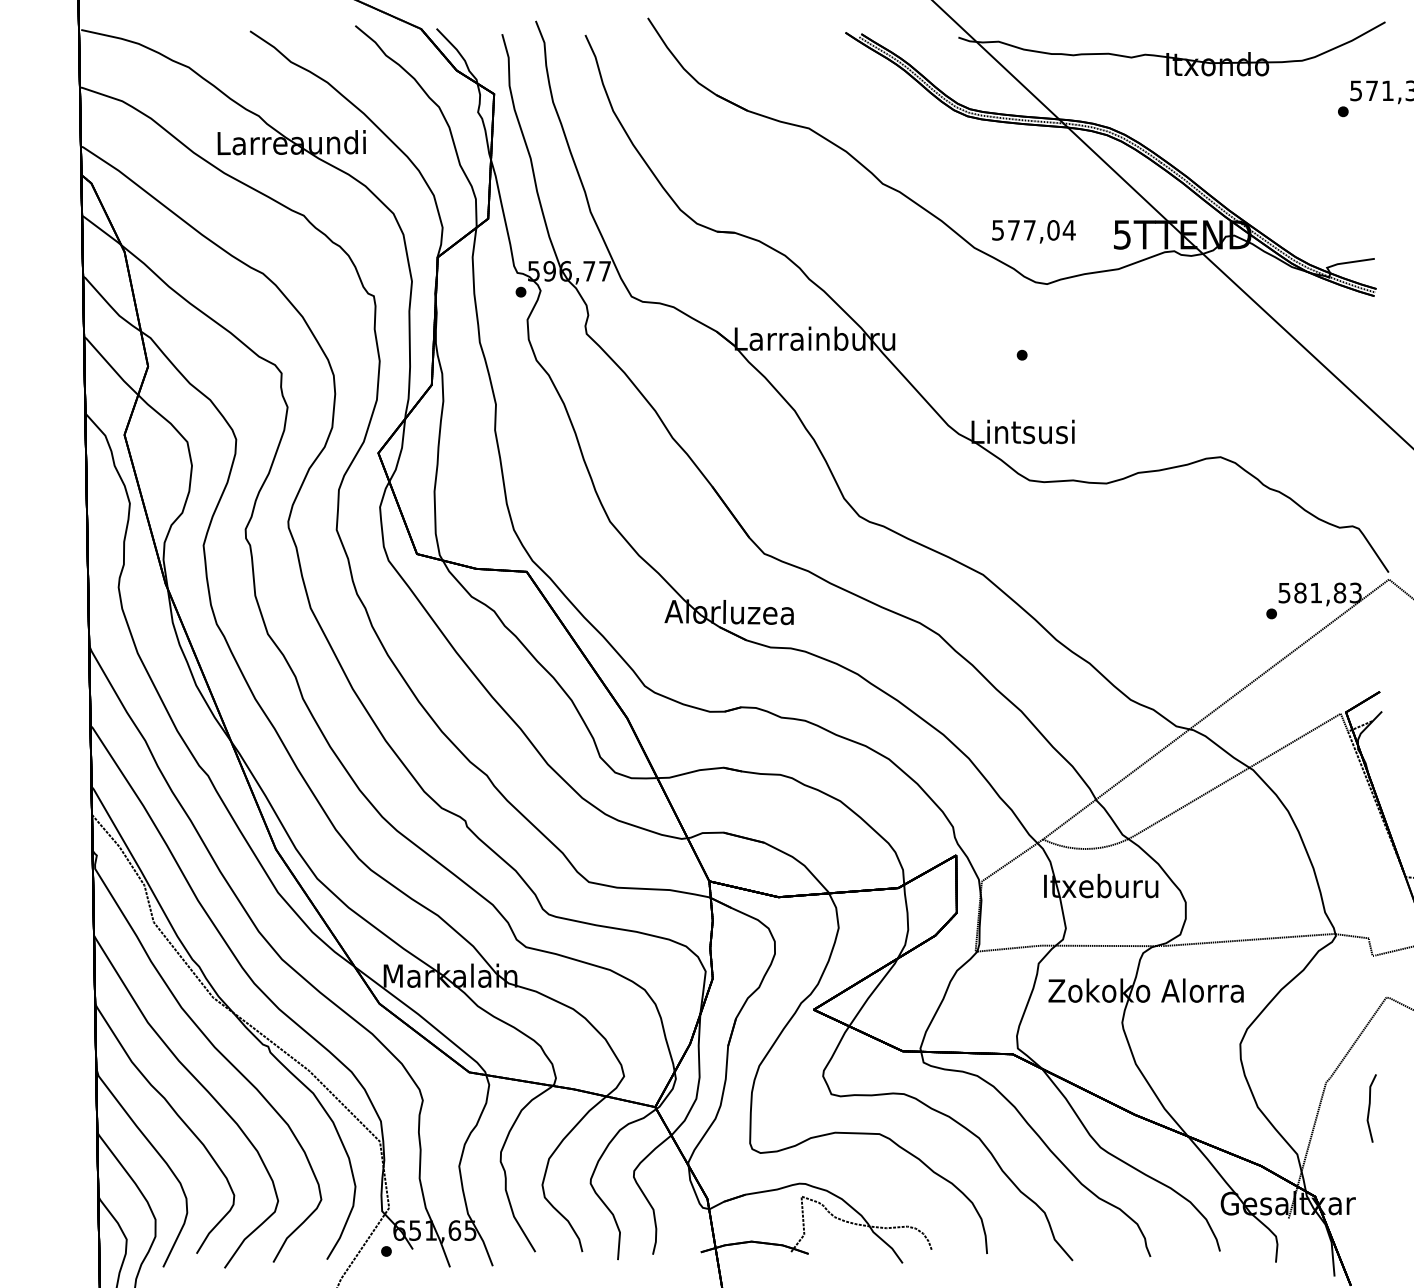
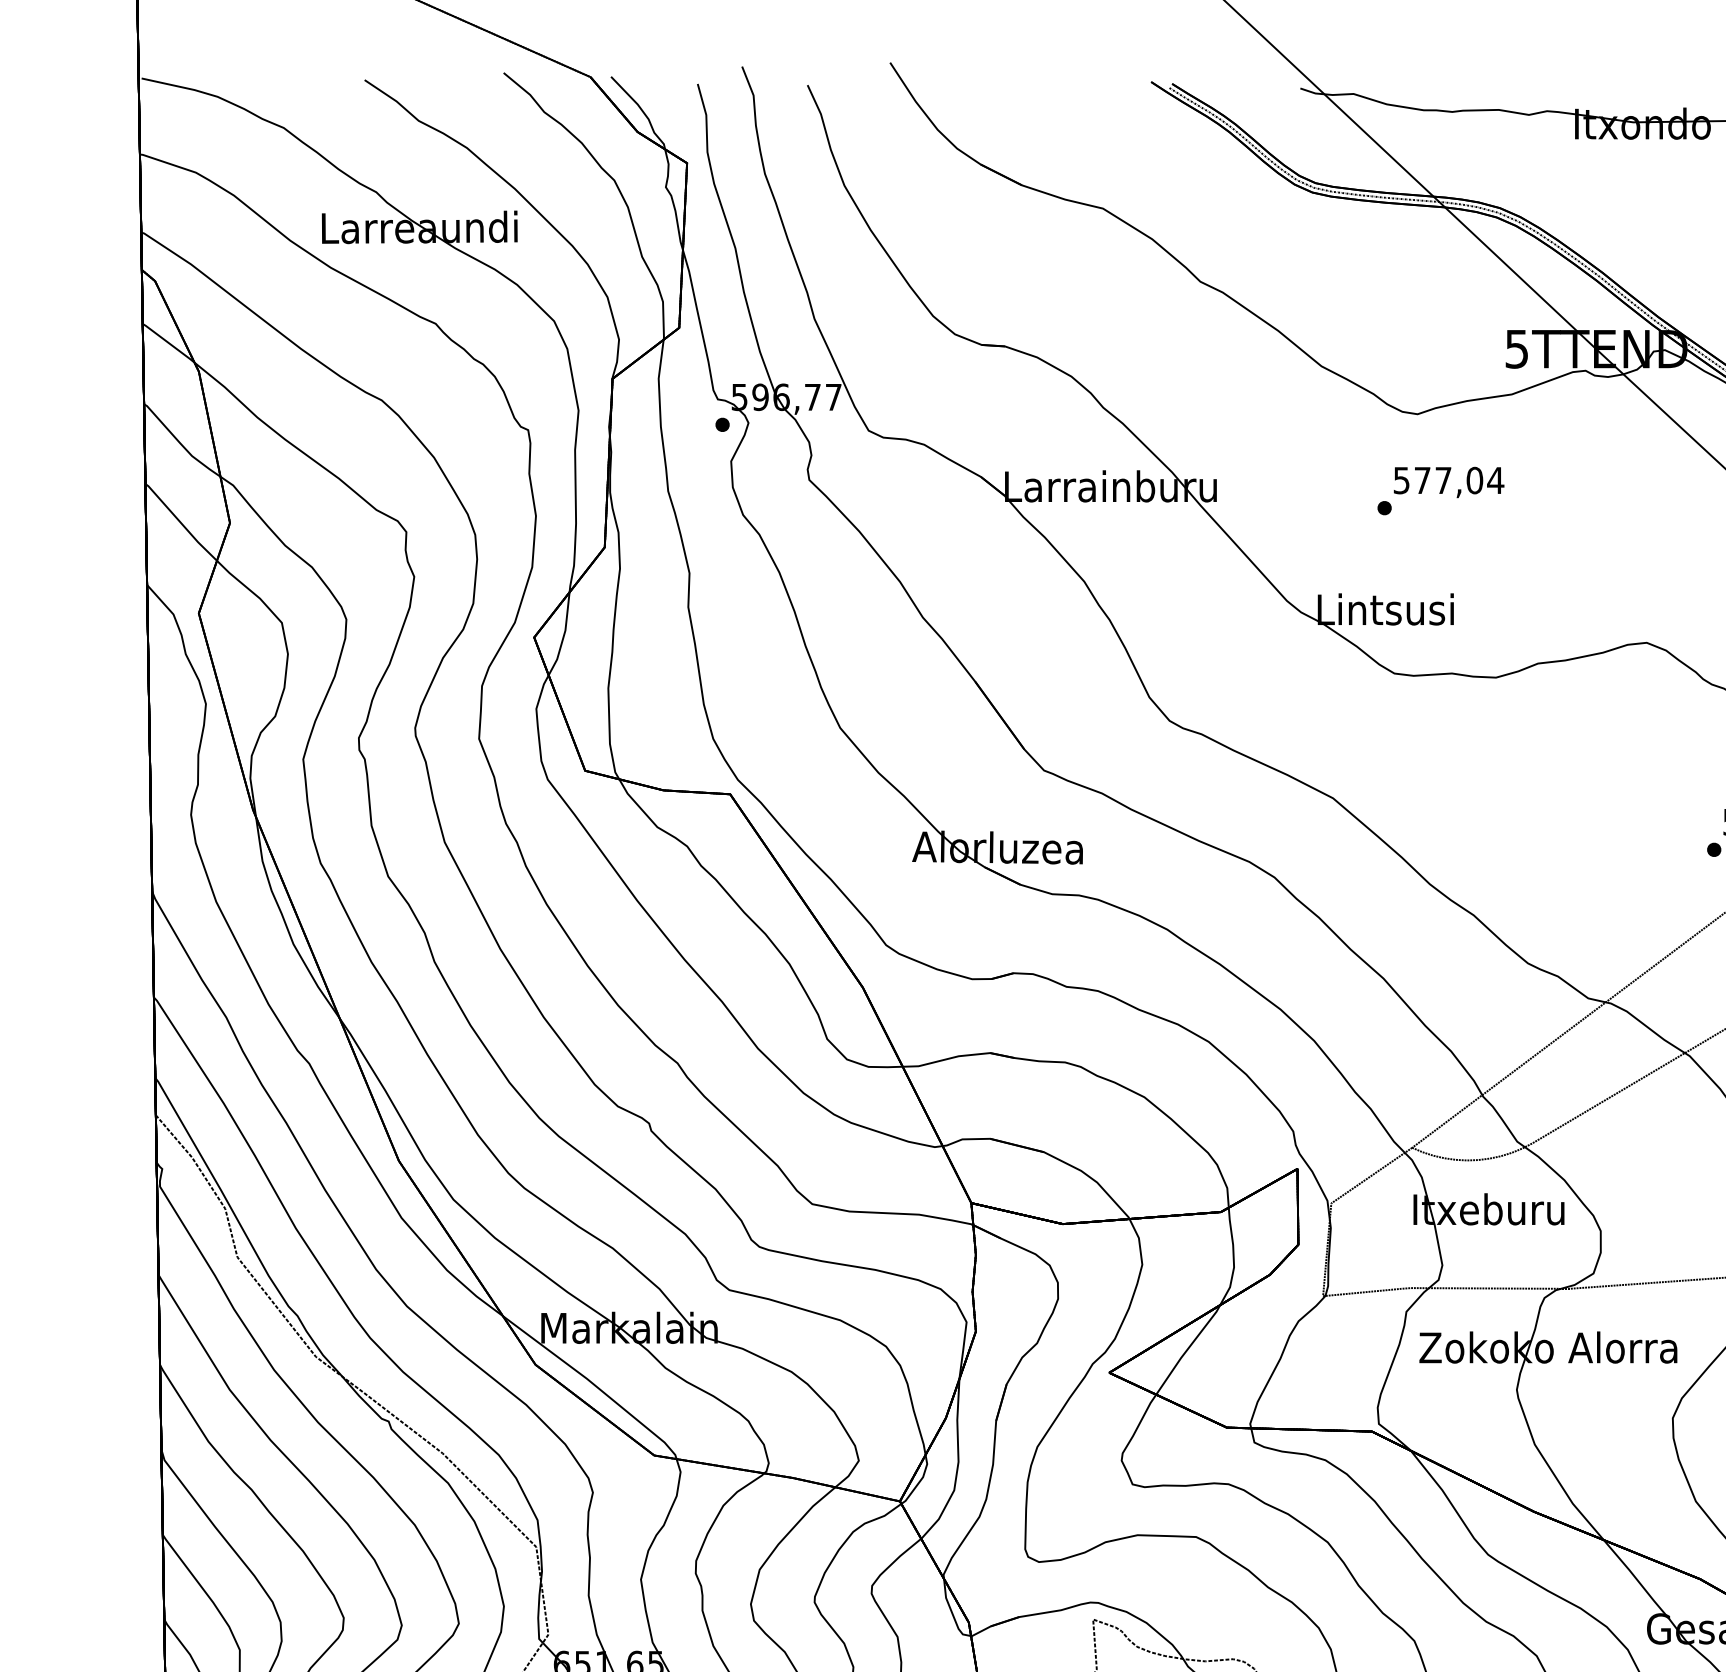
text: (1033, 231) -> (1448, 482), moved

